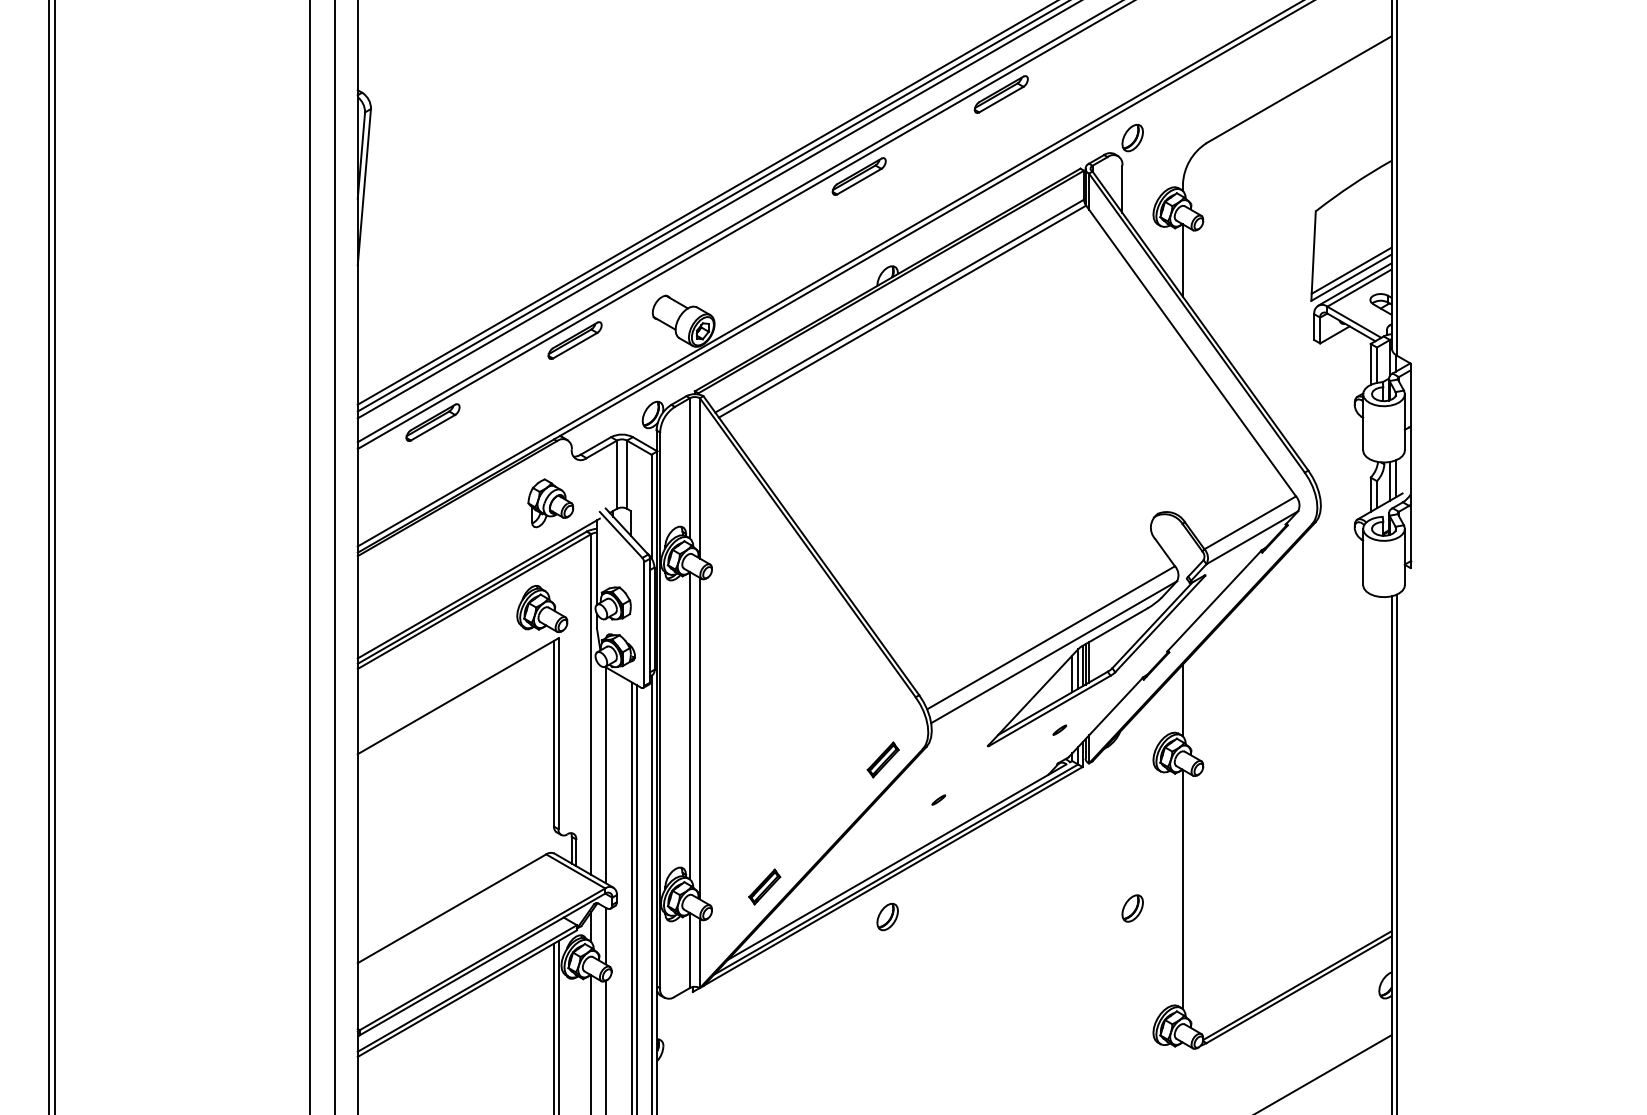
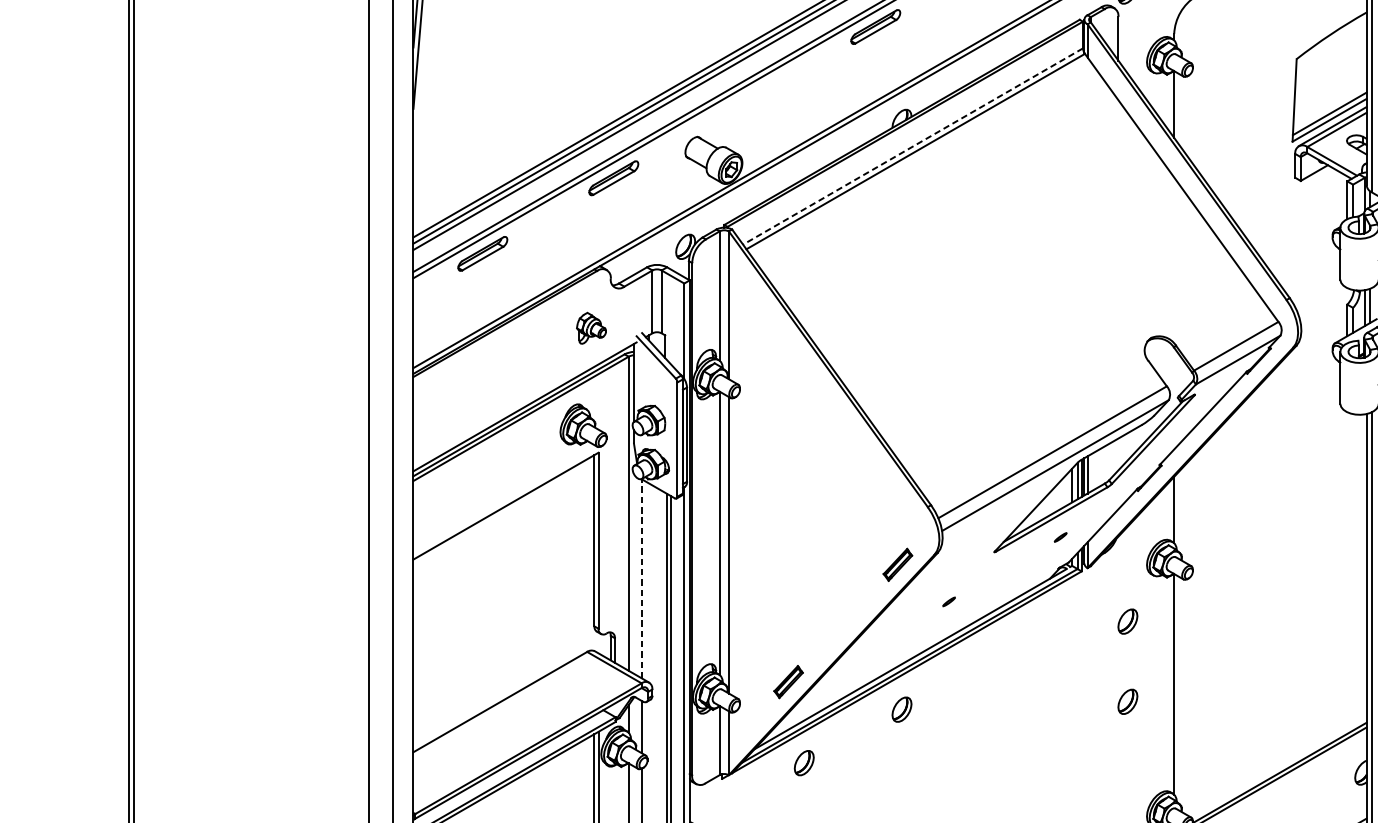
line: (899, 306) -> (912, 146), solid -> dashed
part: (550, 503) -> (591, 328), size x0.7
line: (605, 775) -> (641, 579), solid -> dashed
part: (1132, 821) -> (1127, 621), added
part: (781, 974) -> (804, 762), added

